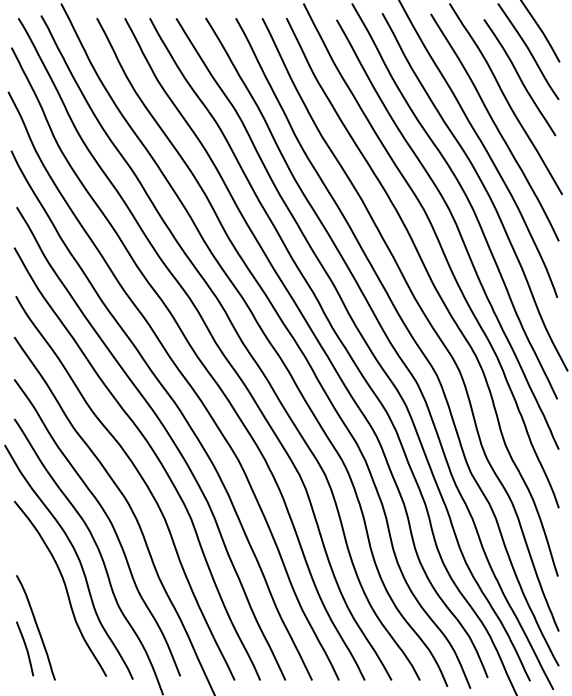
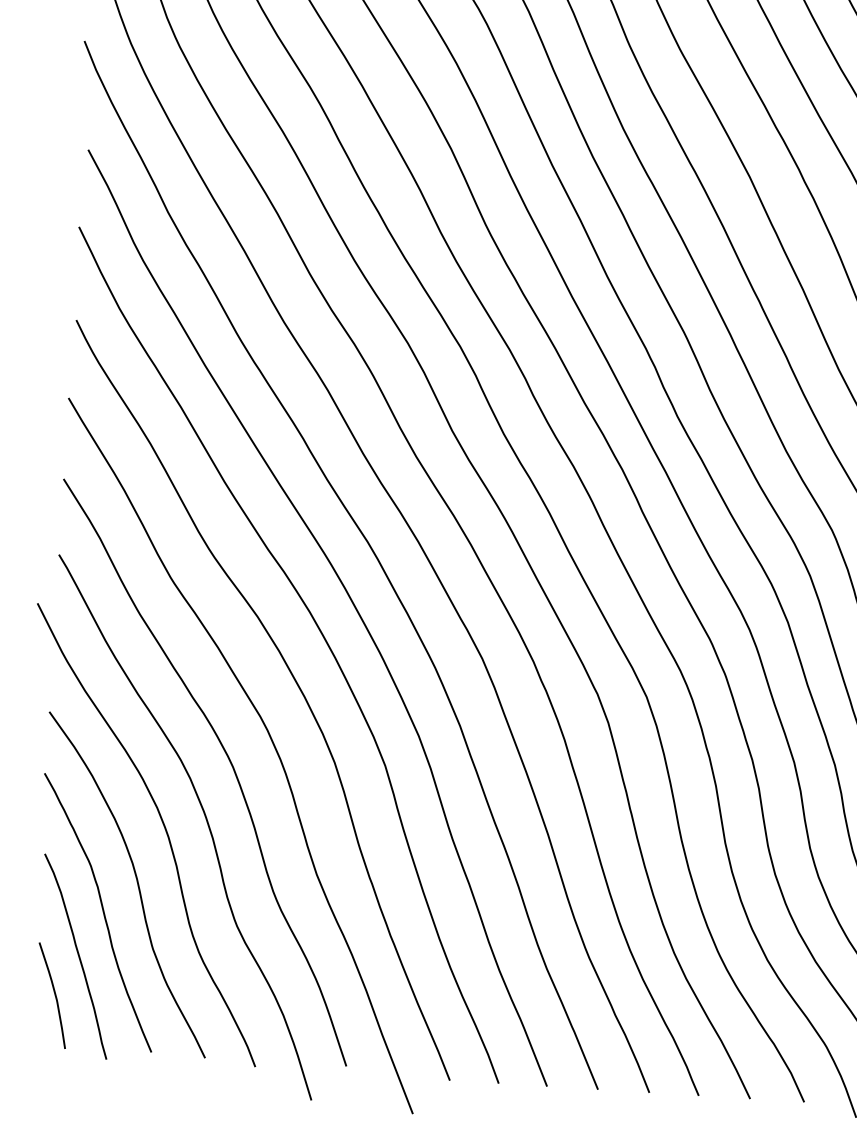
curve: (47, 602) -> (100, 909), added

